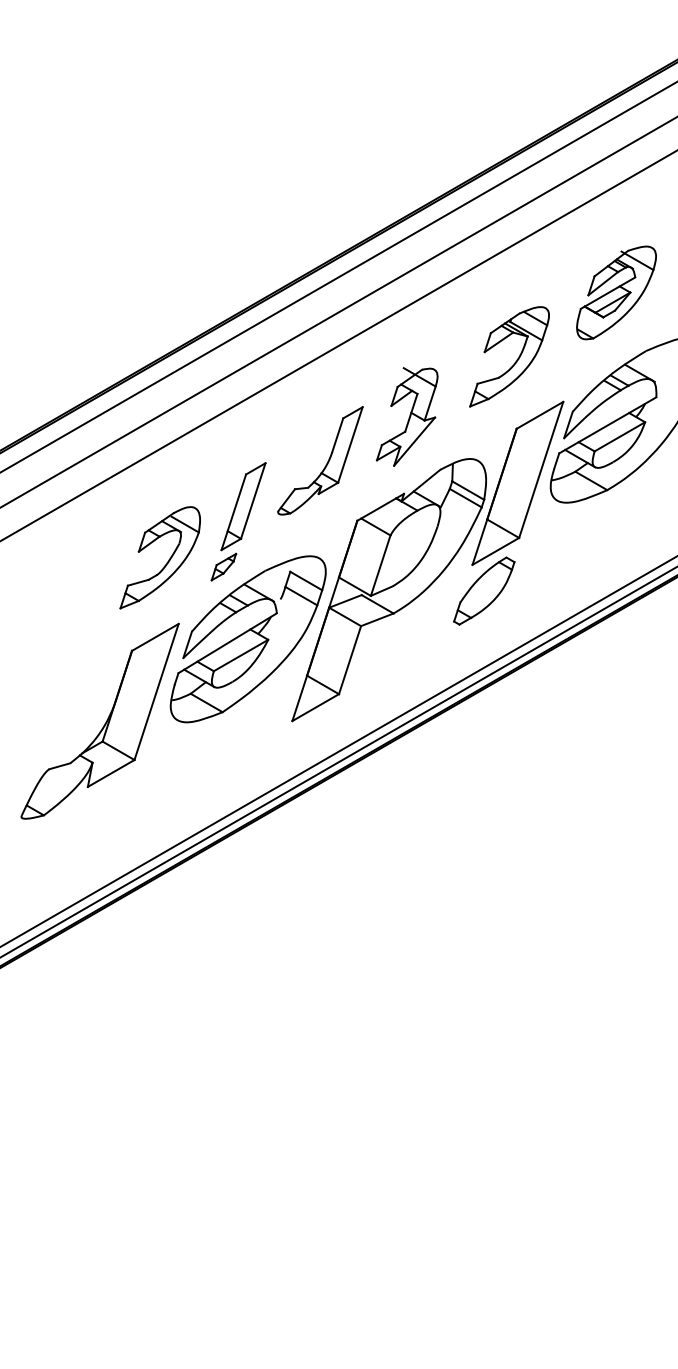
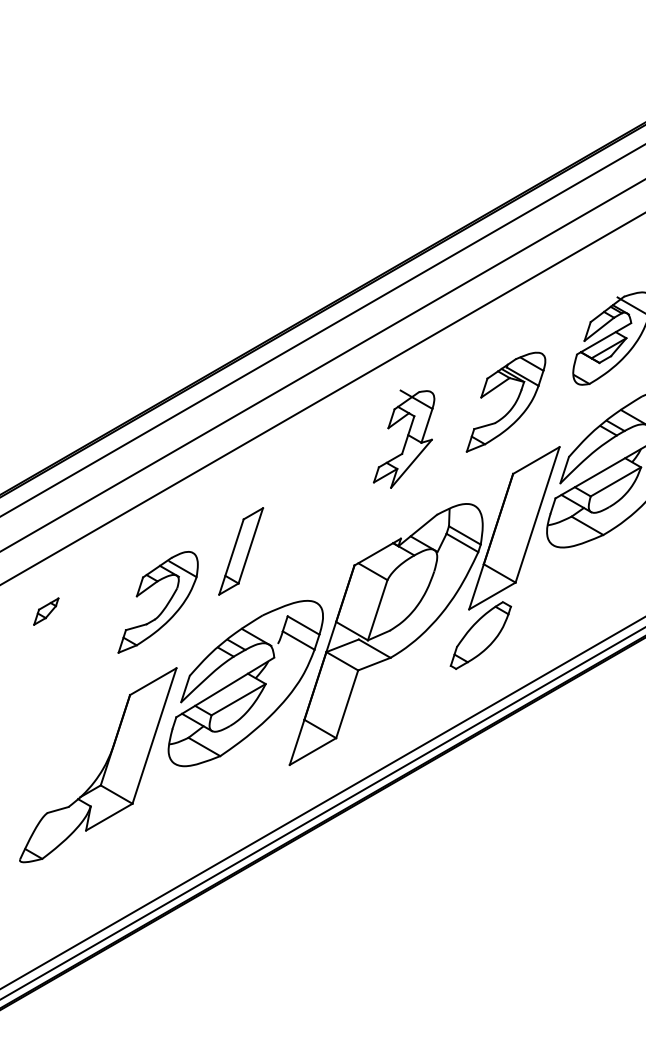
part: (406, 416) -> (403, 438), moved
part: (326, 463) -> (323, 508), removed
part: (223, 566) -> (45, 611), moved

